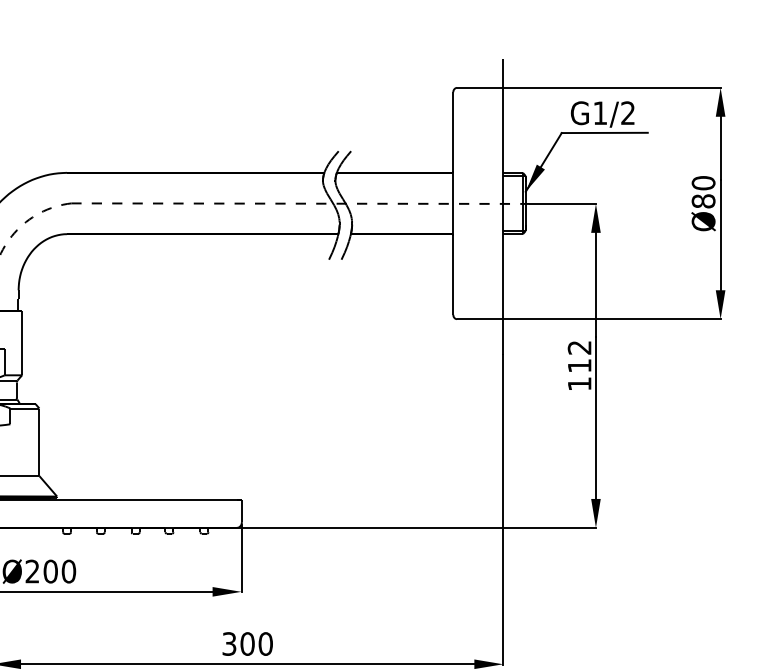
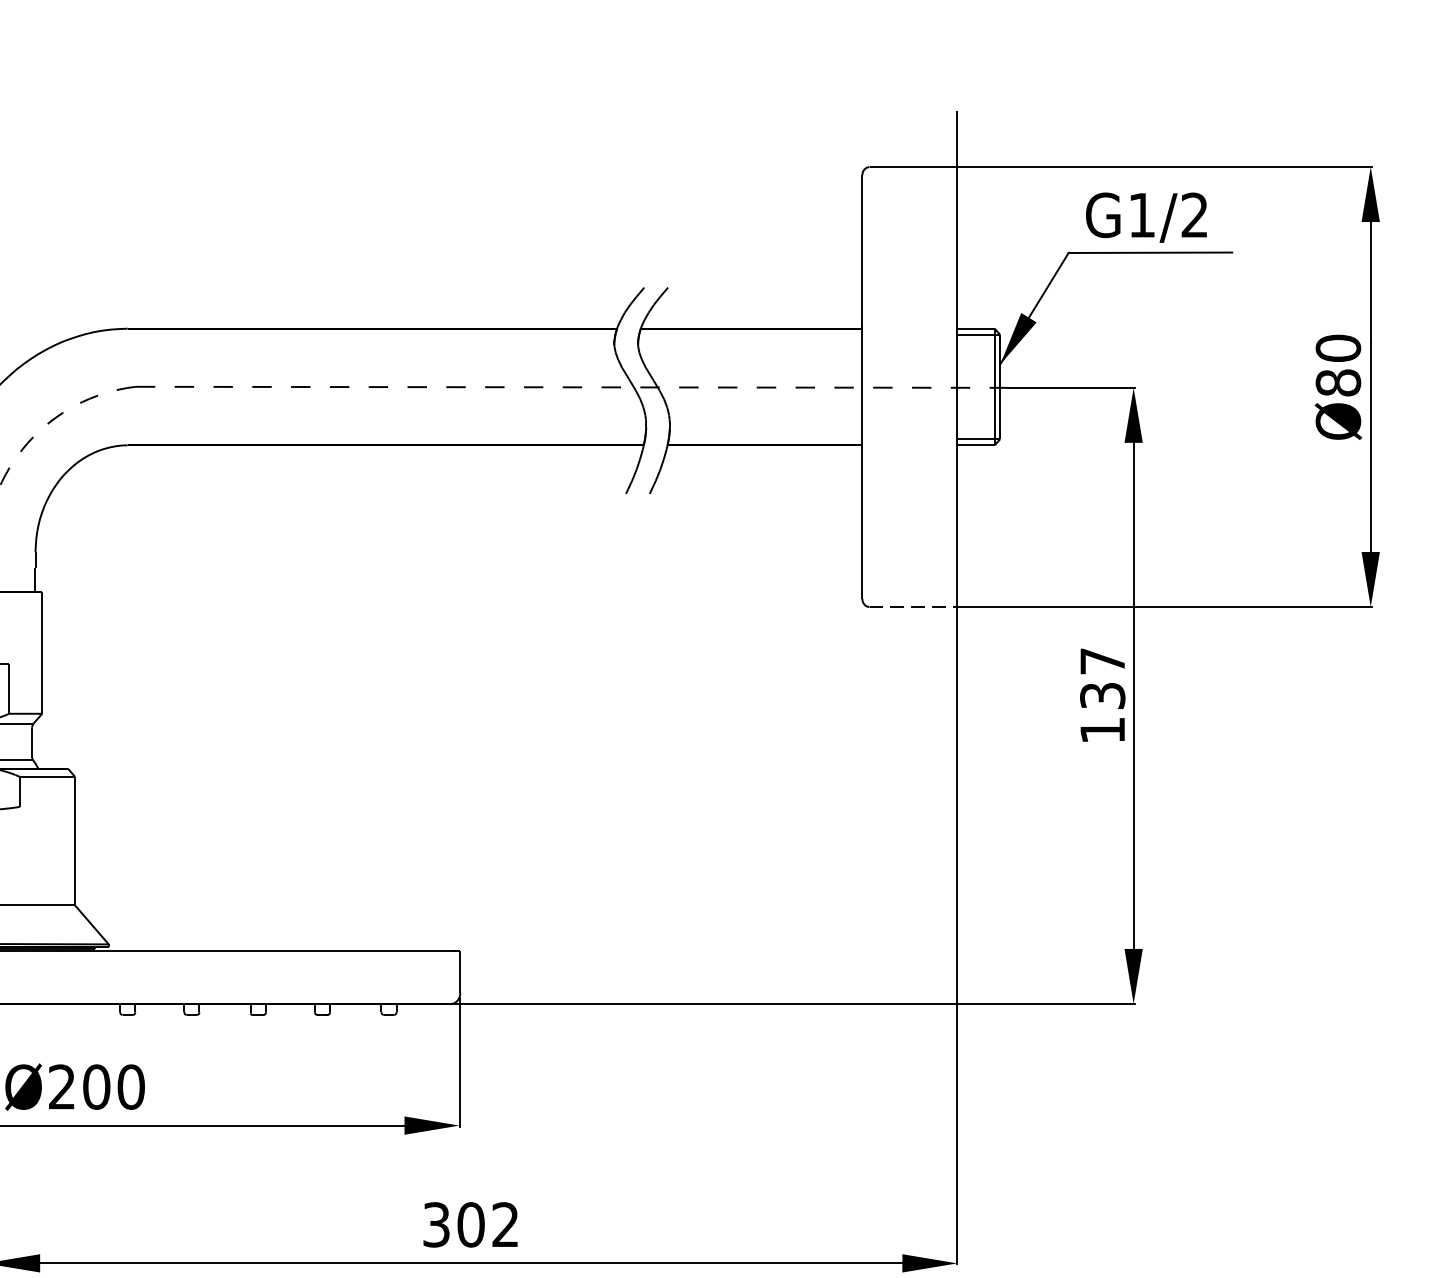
line: (480, 319) -> (914, 607), solid -> dashed
text: (579, 356) -> (1102, 677), 112 -> 137
text: (265, 643) -> (505, 1223), 300 -> 302

